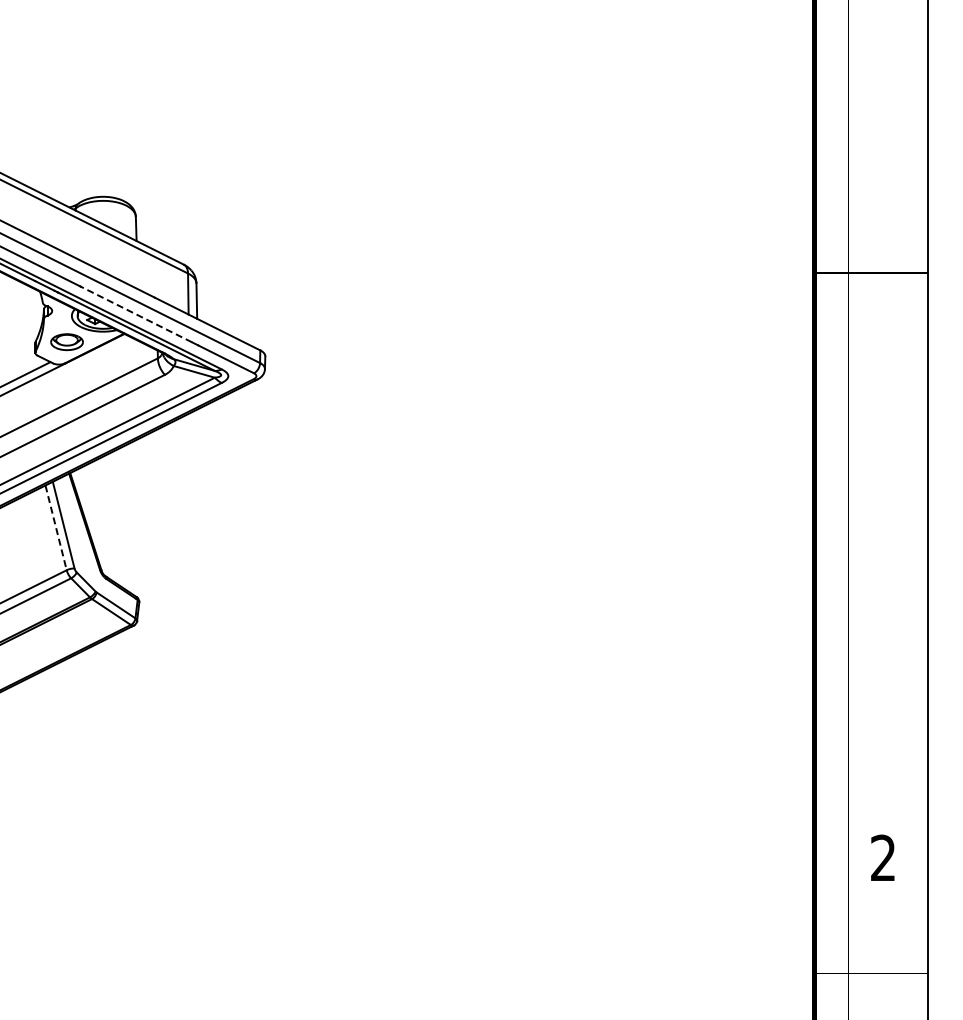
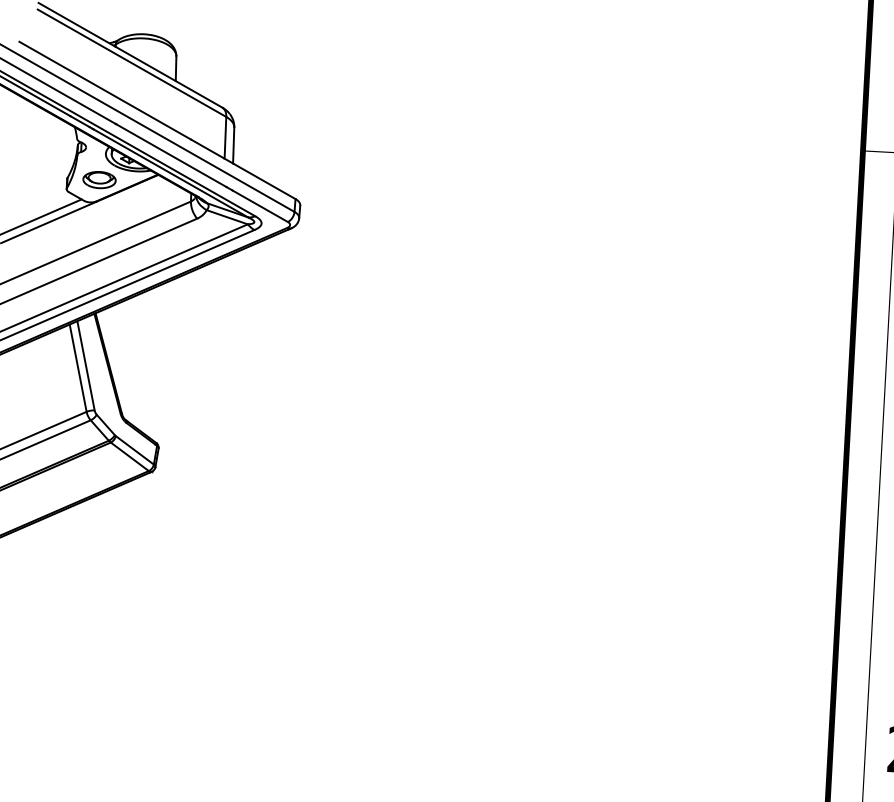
line: (135, 314) -> (170, 155), dashed -> solid
line: (56, 527) -> (78, 367), dashed -> solid

